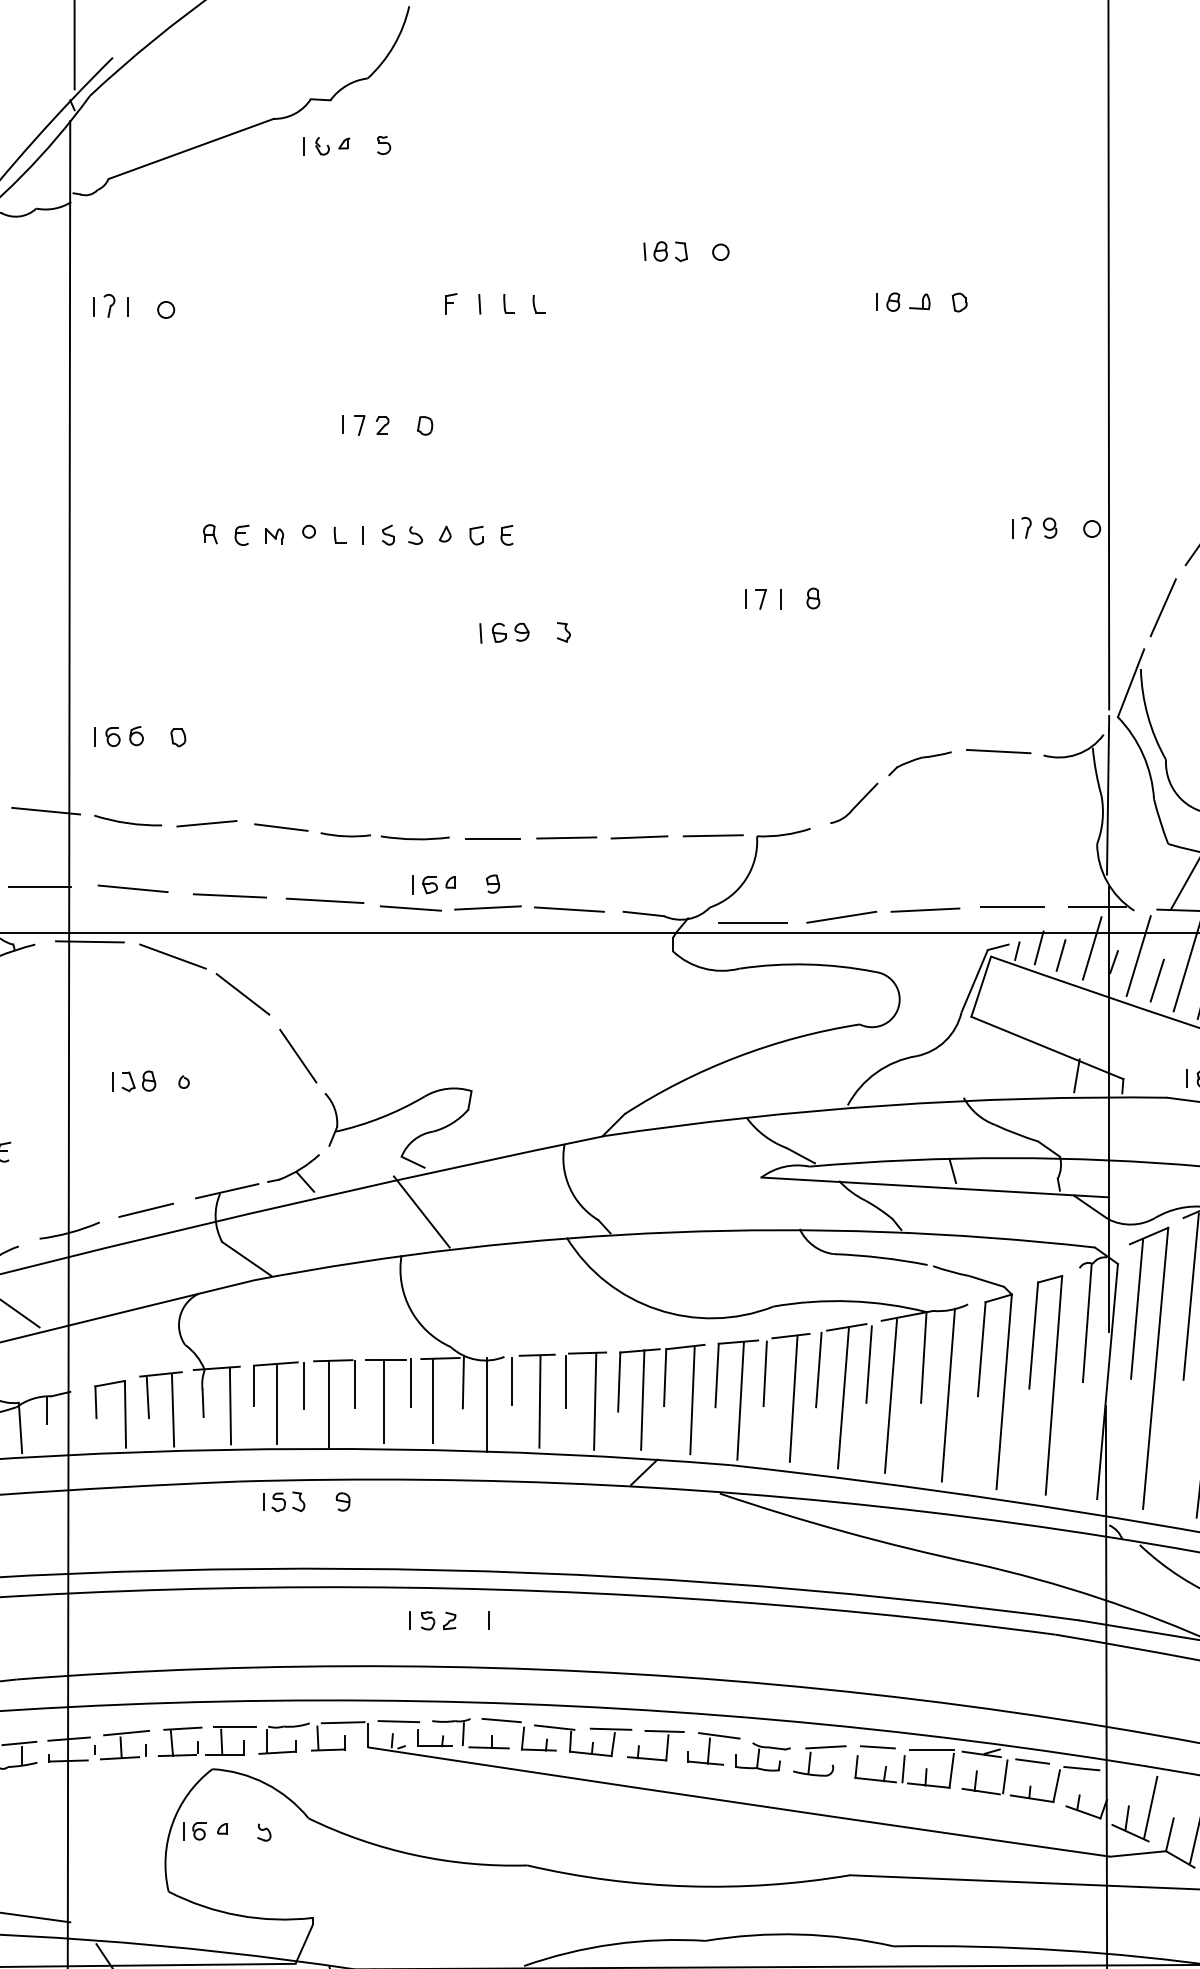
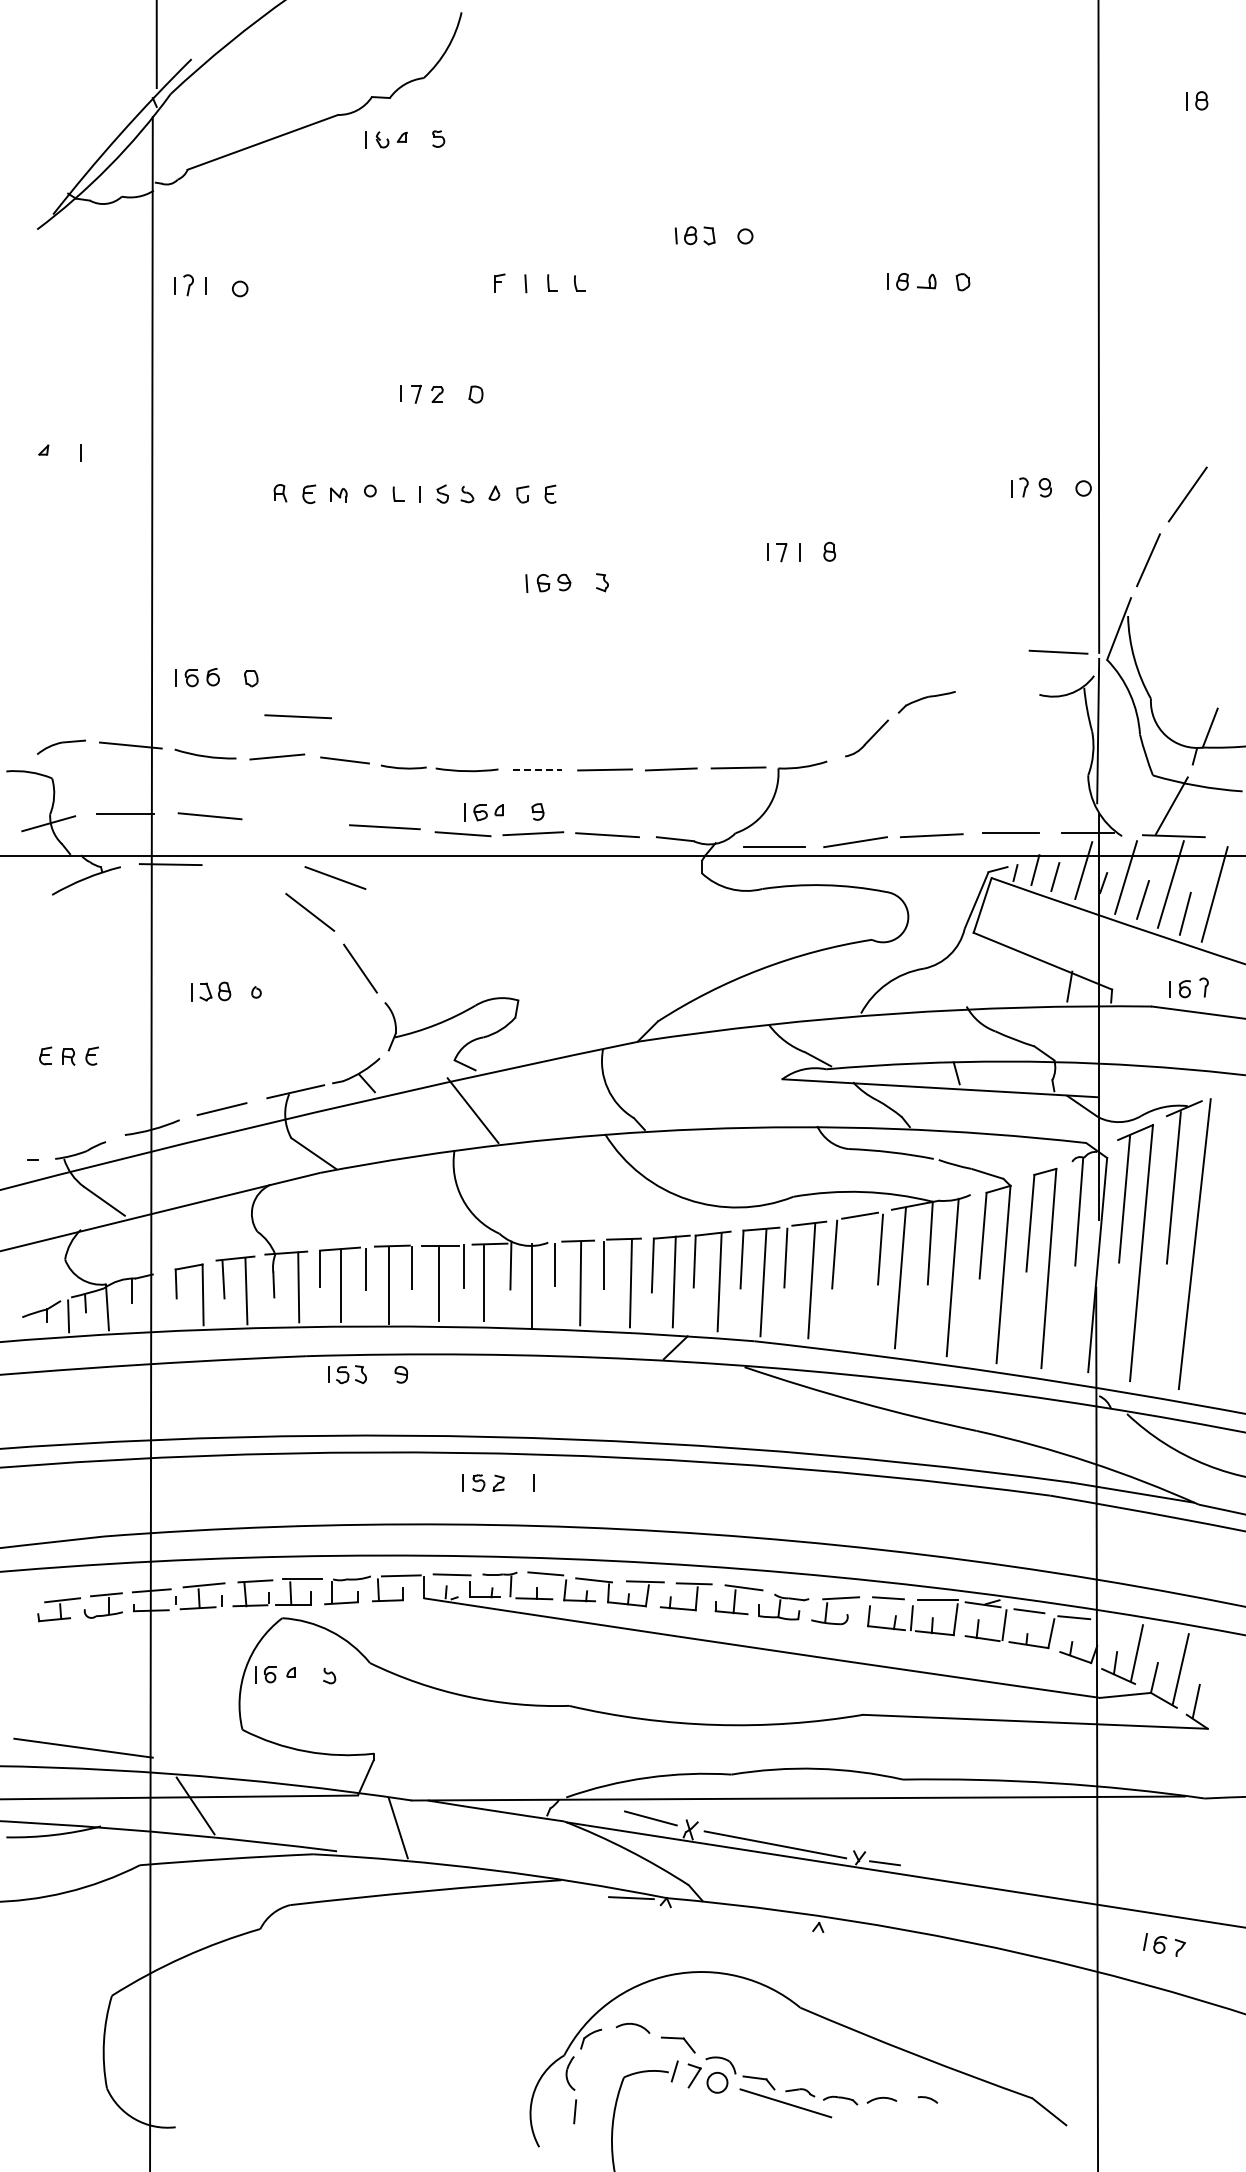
line: (998, 750) -> (1058, 651), moved
line: (493, 838) -> (538, 770), solid -> dashed
line: (229, 895) -> (297, 716), moved
line: (173, 956) -> (335, 877), moved
line: (843, 1398) -> (857, 1280), removed

